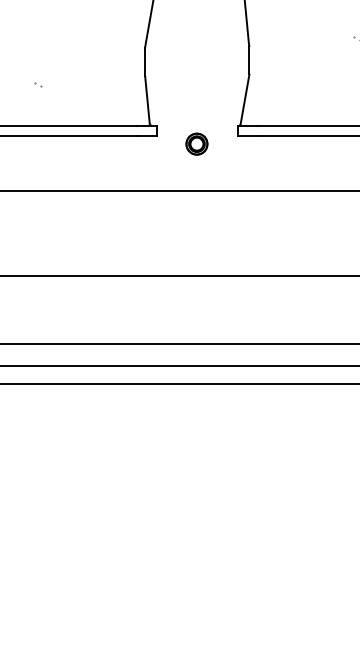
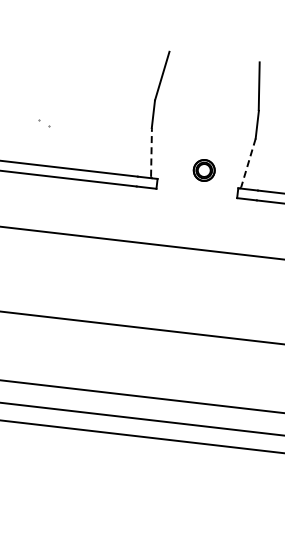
part: (38, 84) -> (45, 124), size x1.6
line: (147, 100) -> (151, 152), solid -> dashed
line: (244, 100) -> (247, 163), solid -> dashed
part: (196, 143) -> (203, 169), moved

